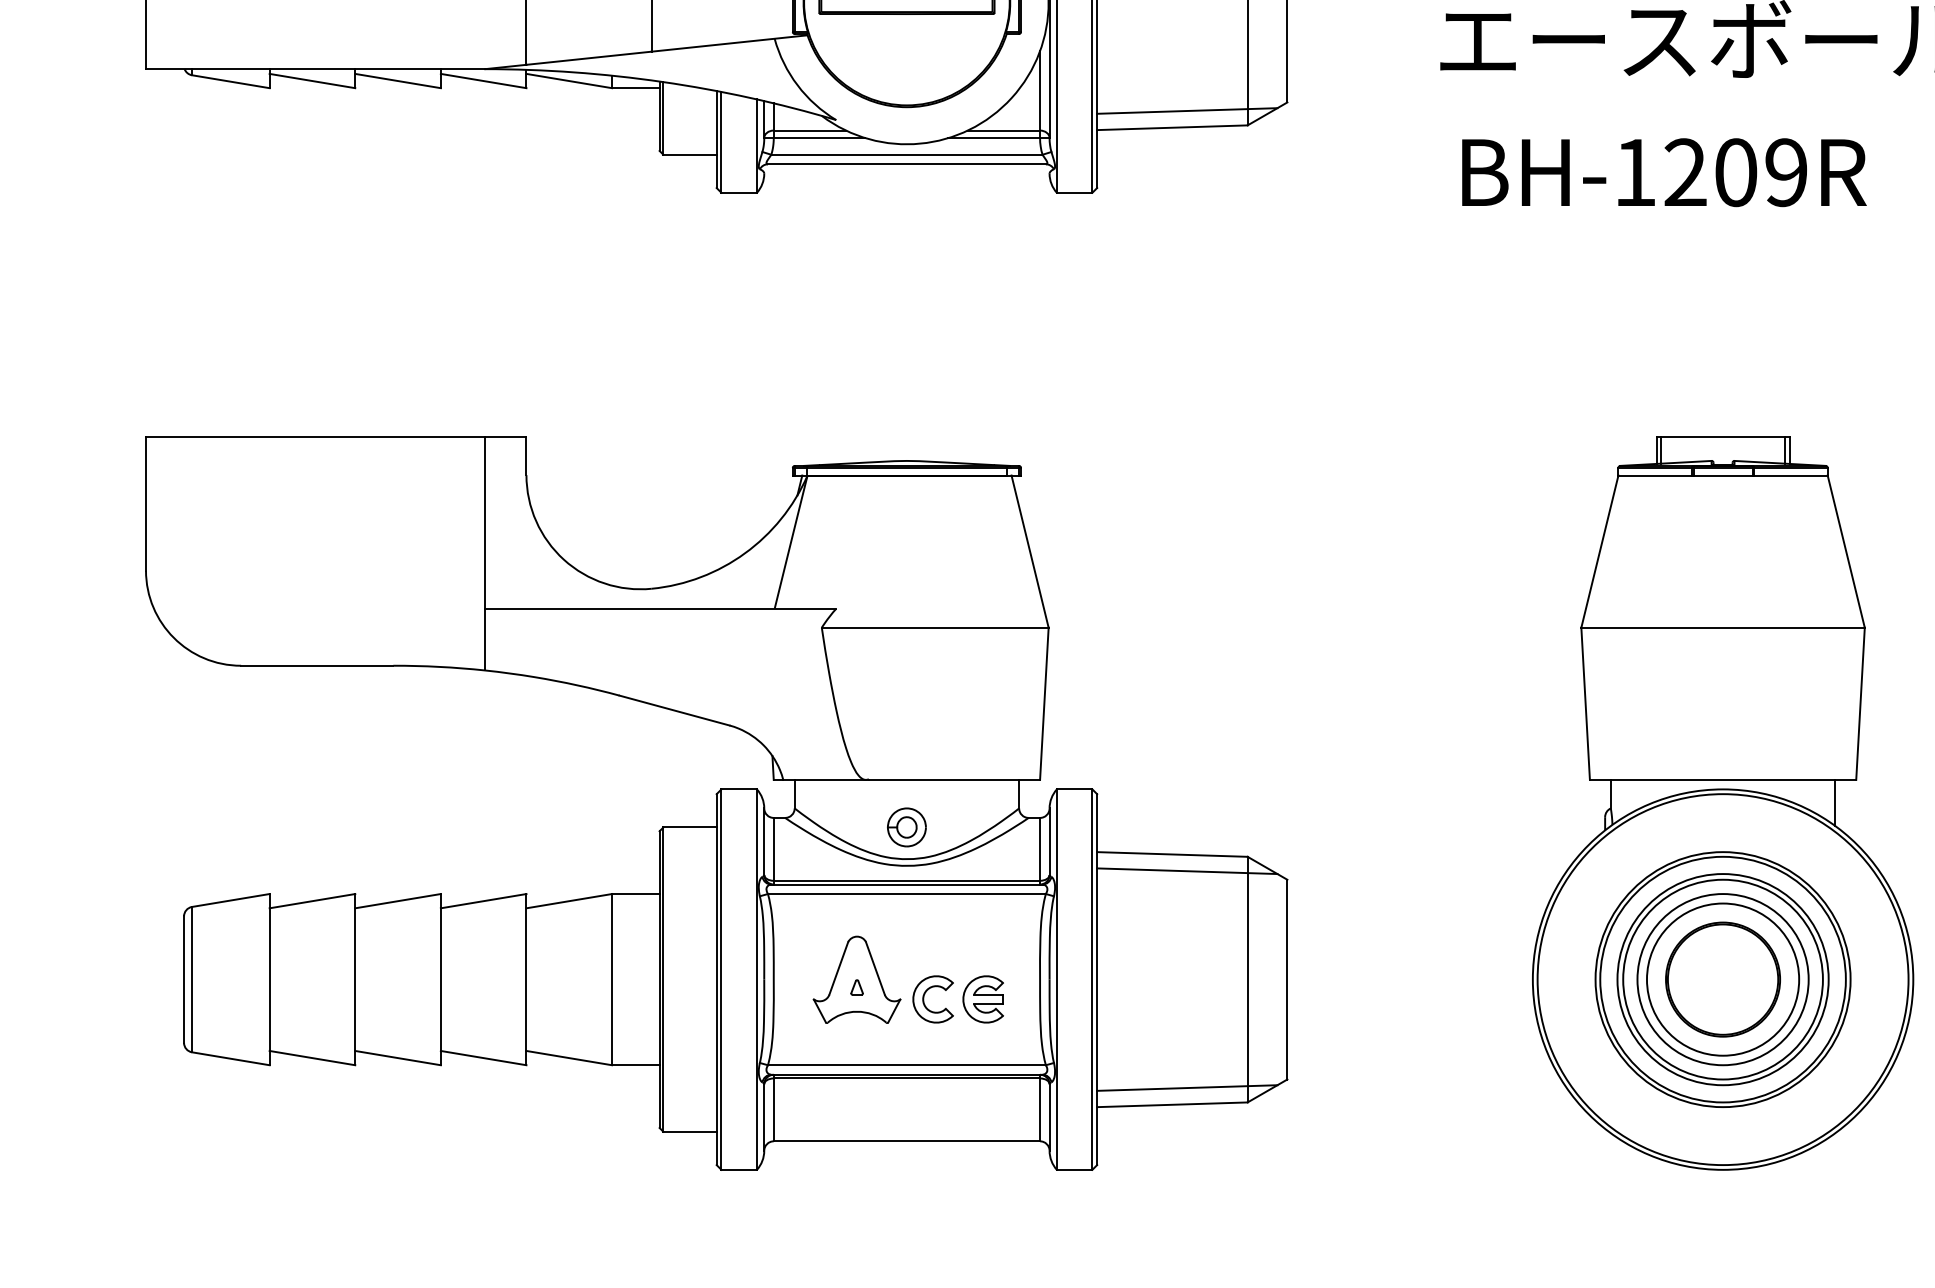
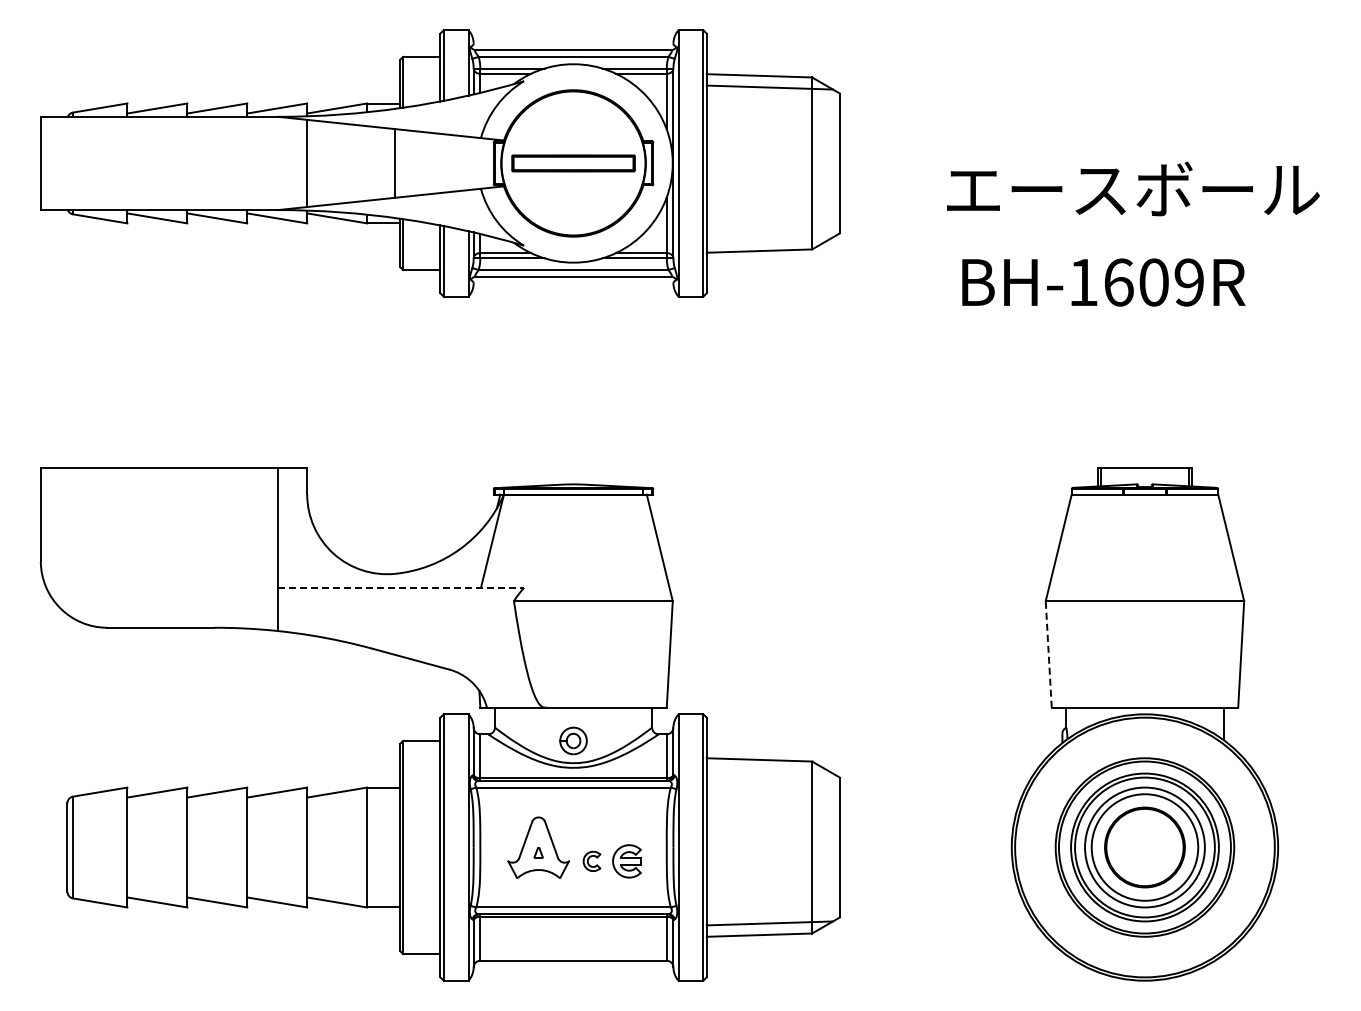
line: (1186, 111) -> (769, 239), removed
text: (1685, 172) -> (1118, 282), BH-1209R -> BH-1609R
line: (661, 608) -> (401, 587), solid -> dashed
line: (1585, 702) -> (1048, 653), solid -> dashed
line: (1186, 871) -> (769, 771), removed
part: (932, 999) -> (591, 861), size x0.6

